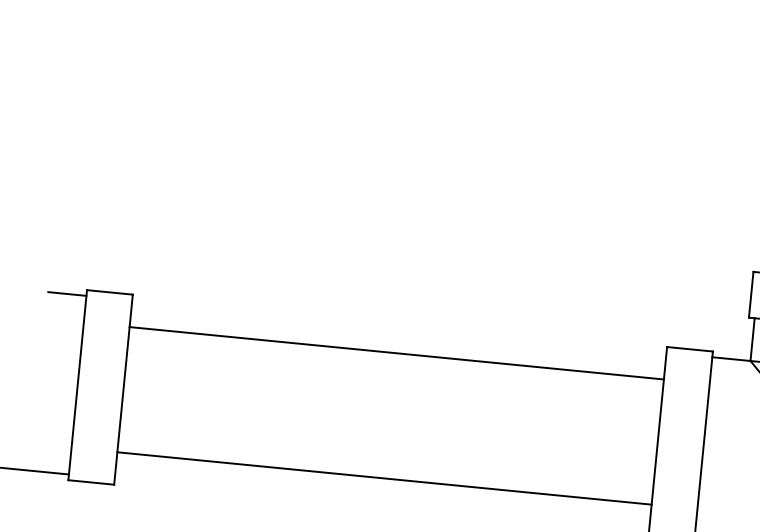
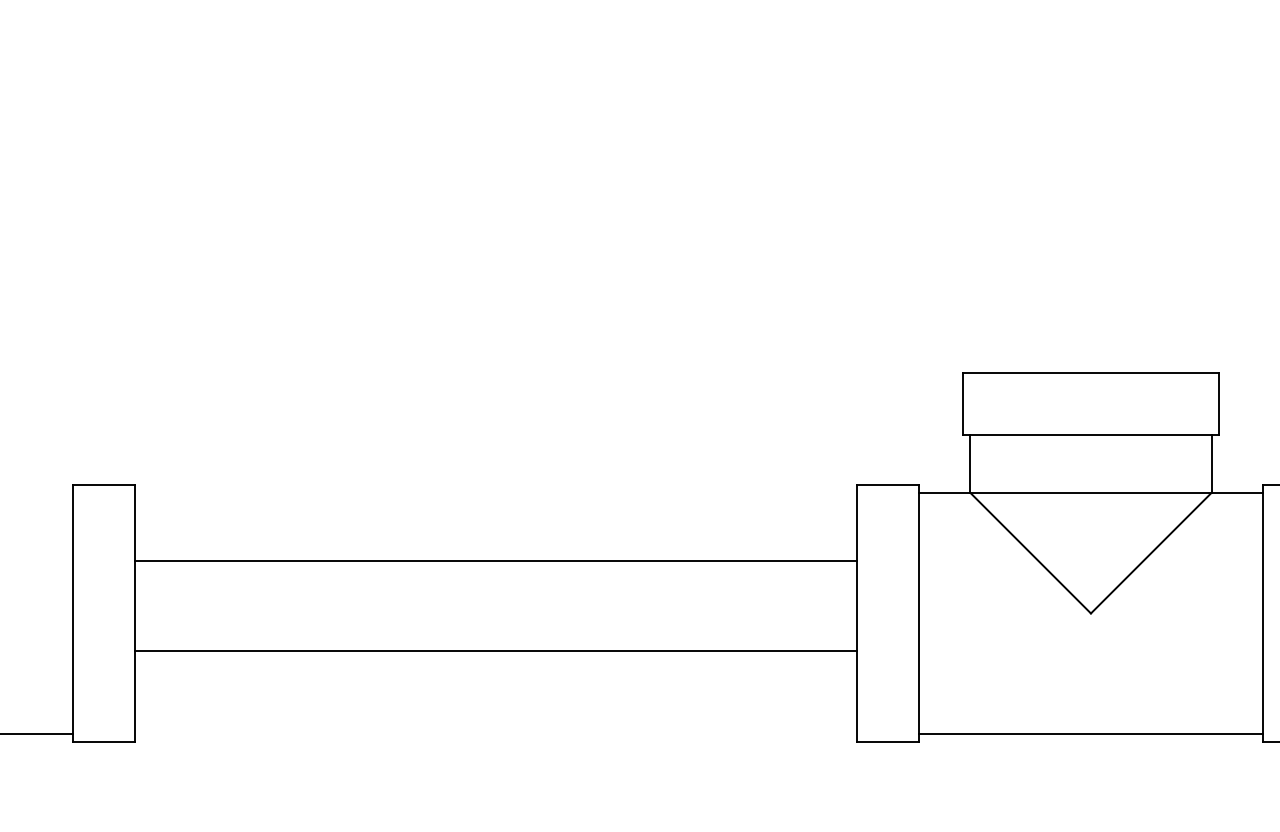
line: (67, 293) -> (47, 492), removed
line: (396, 352) -> (495, 560), moved
line: (384, 478) -> (495, 651), moved

